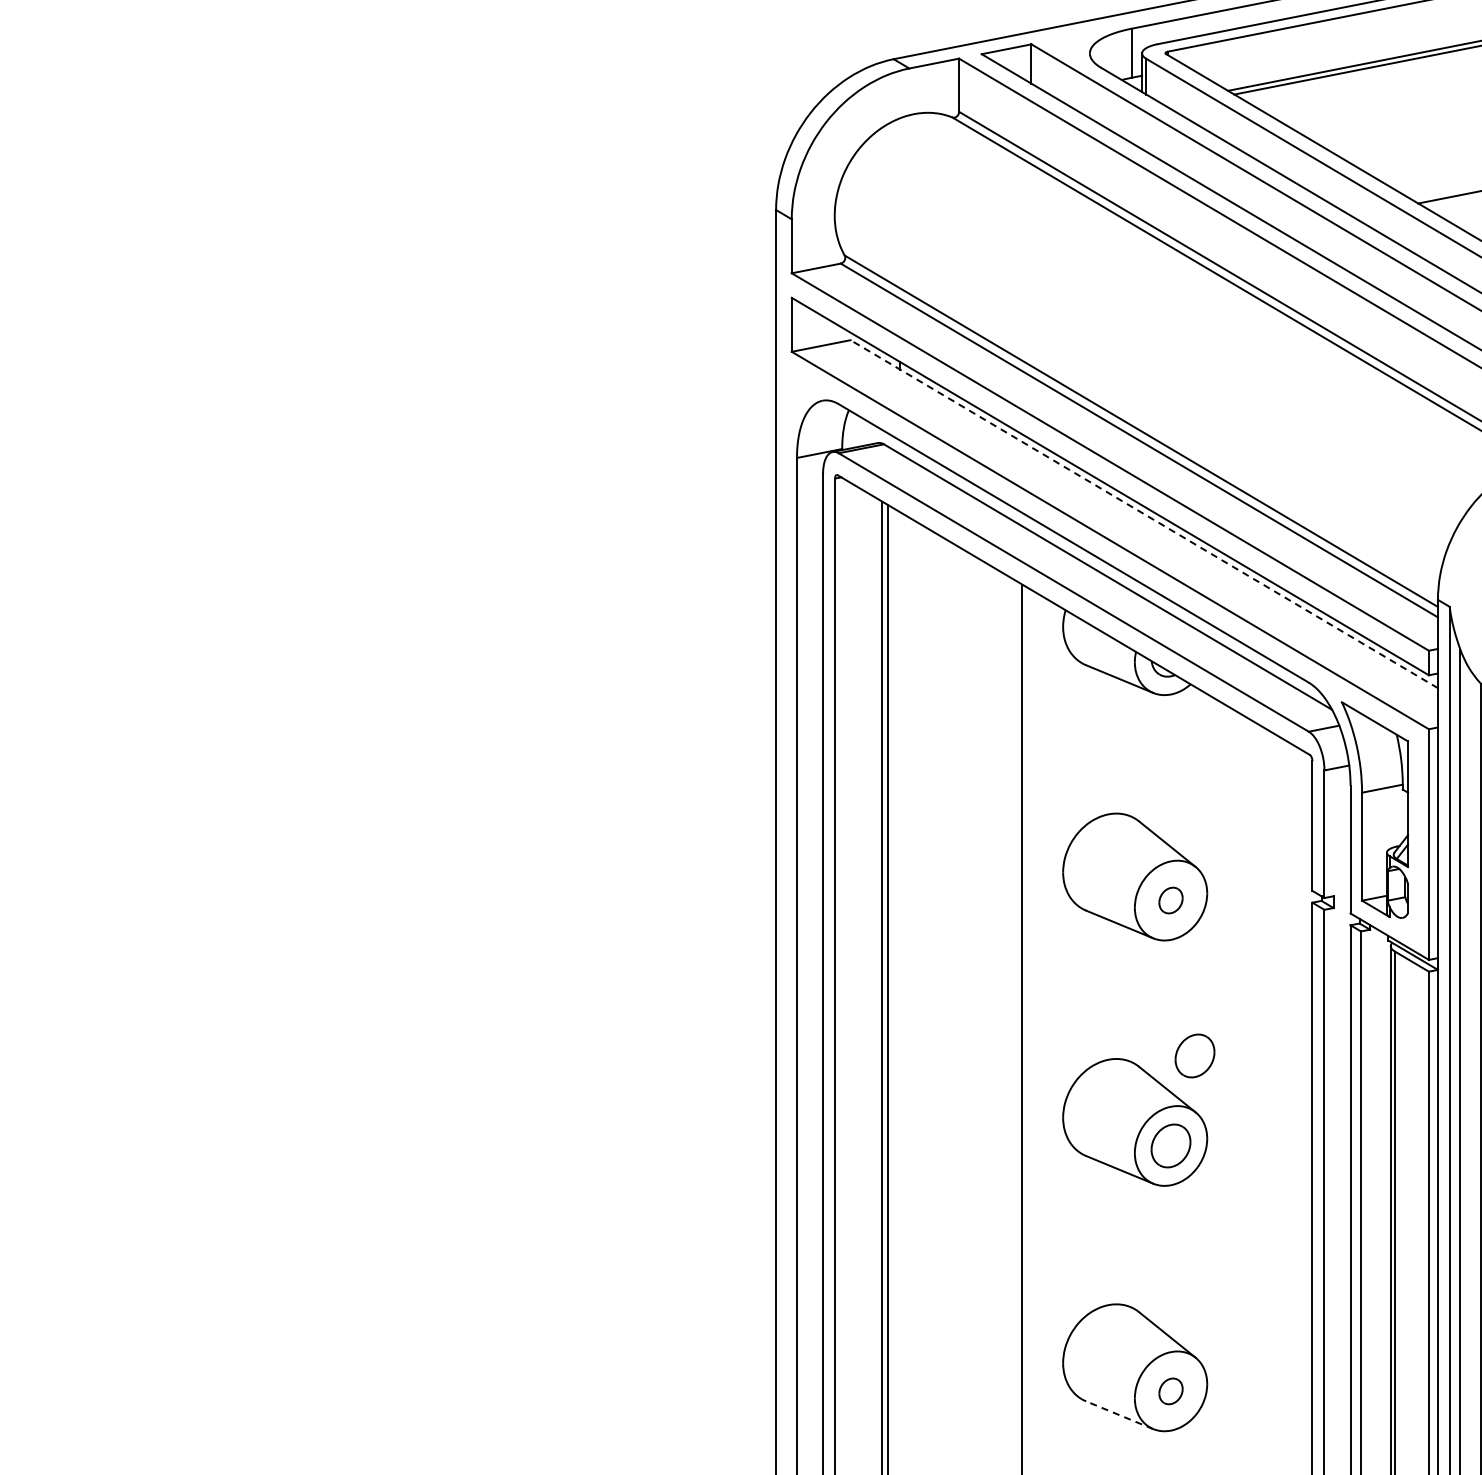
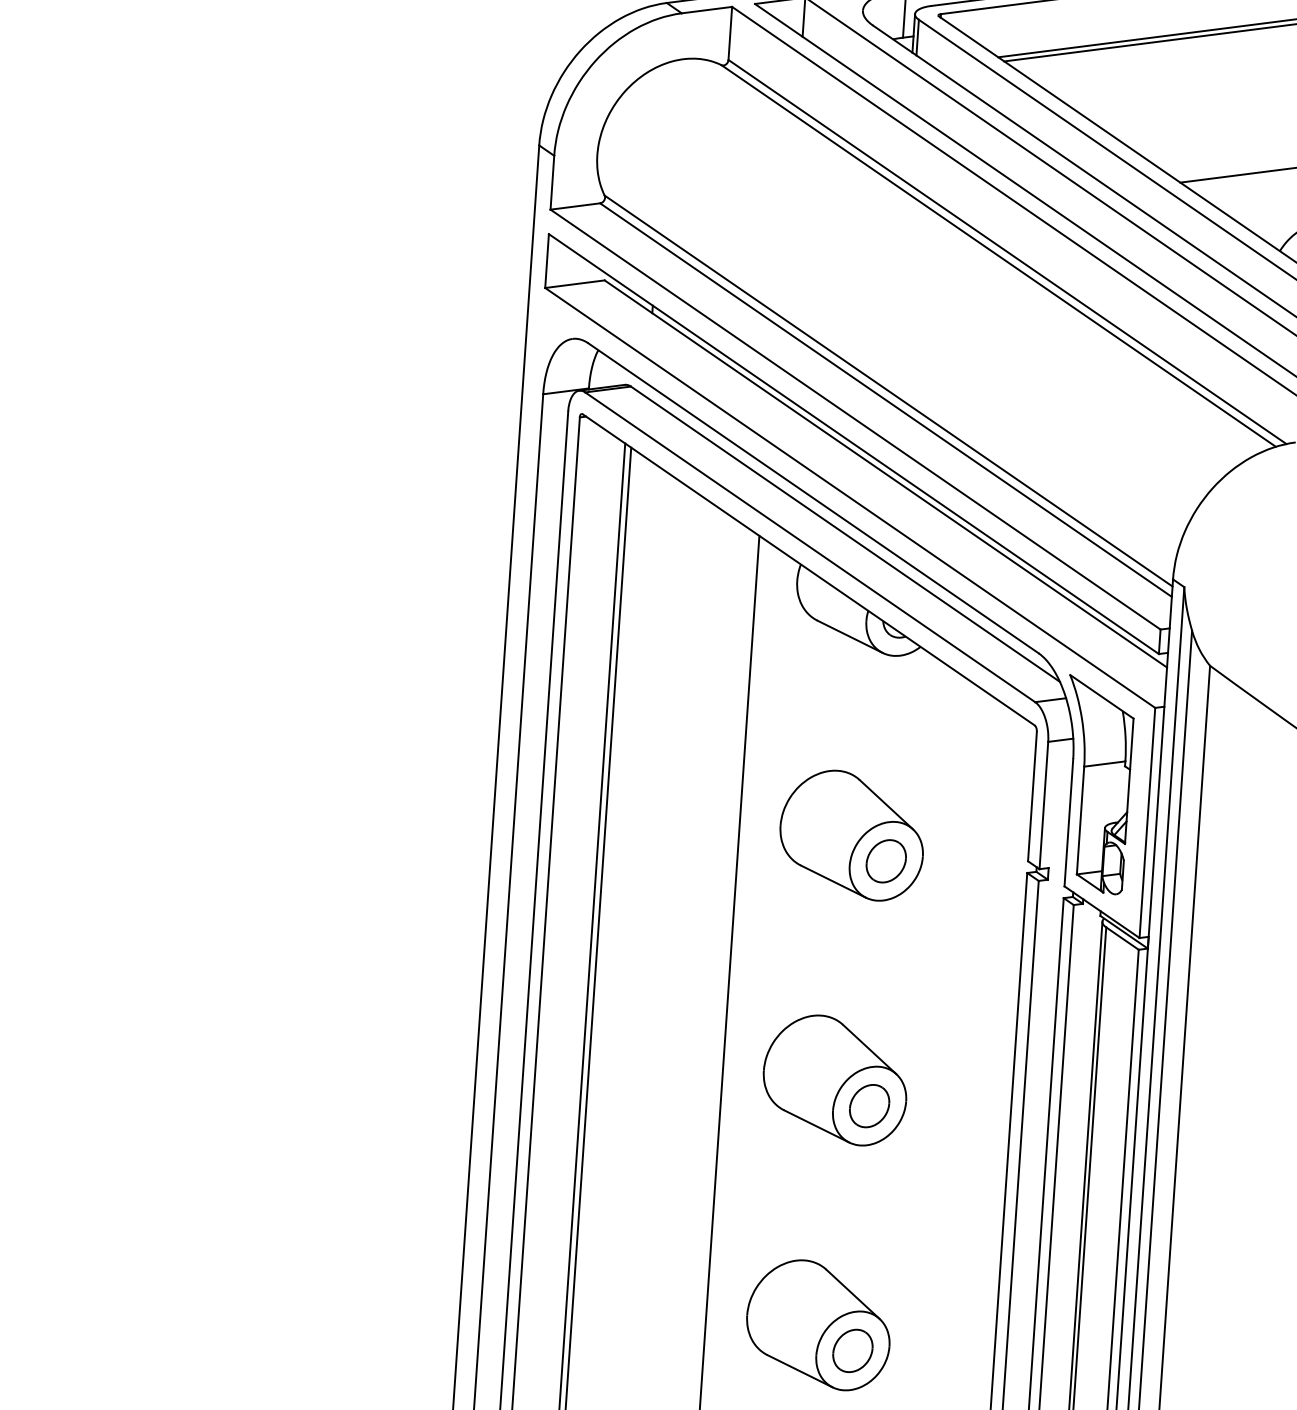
line: (1143, 513) -> (885, 473), dashed -> solid
part: (1170, 900) -> (885, 861), size x1.67
part: (1194, 1055) -> (899, 1017), removed
part: (1170, 1391) -> (852, 1351), size x1.67
line: (1119, 1415) -> (799, 1371), dashed -> solid

